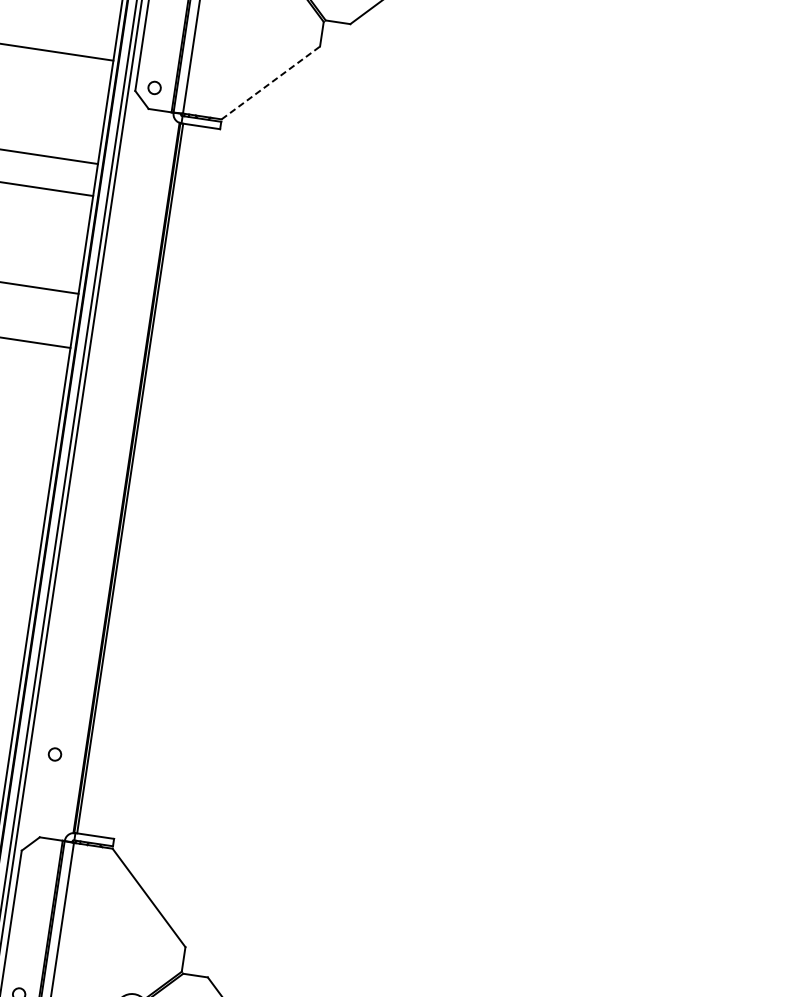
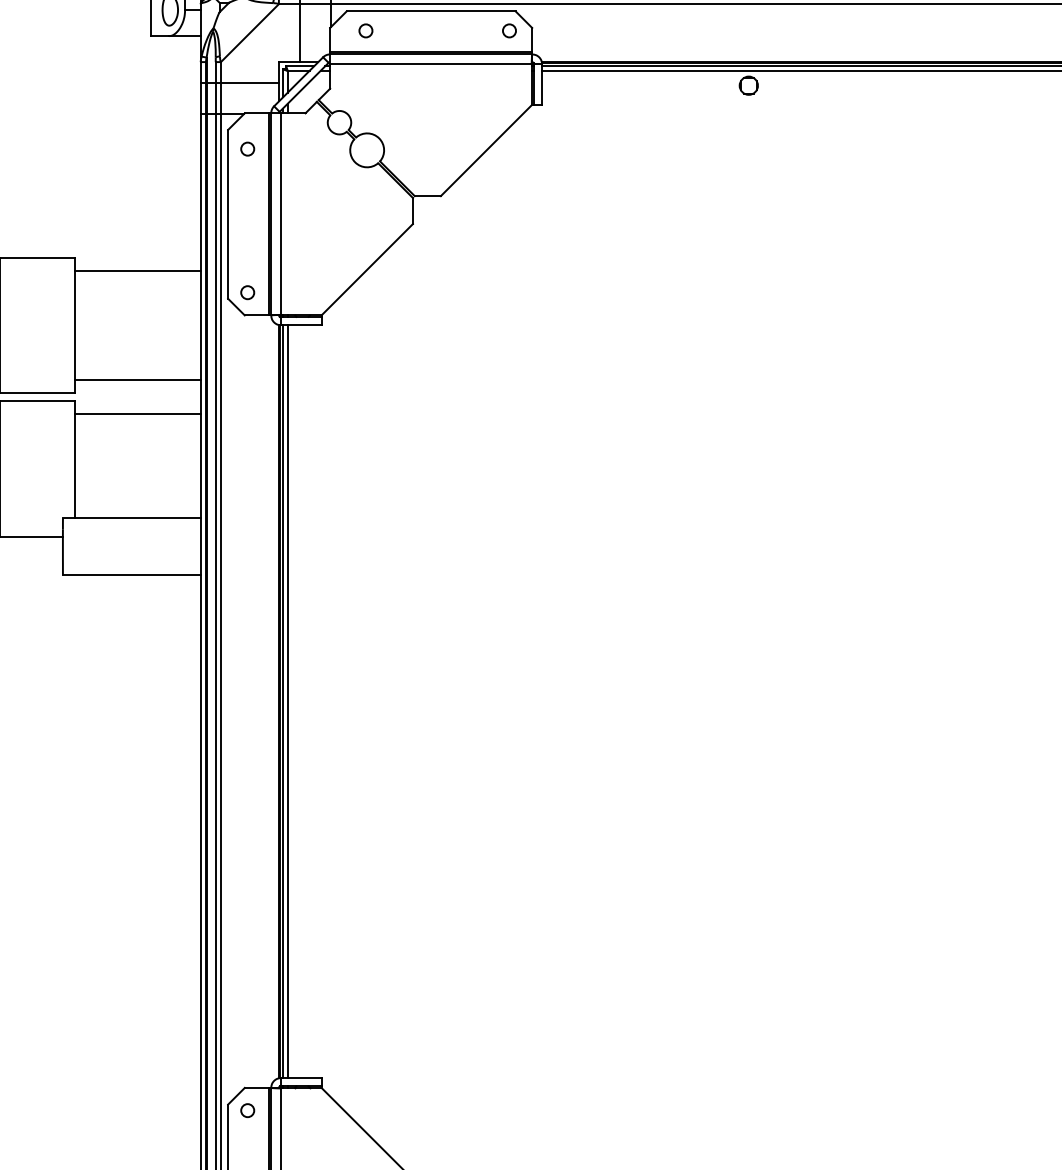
line: (270, 82) -> (367, 269), dashed -> solid
line: (134, 479) -> (287, 701), added
circle: (54, 754) -> (247, 1110), moved

